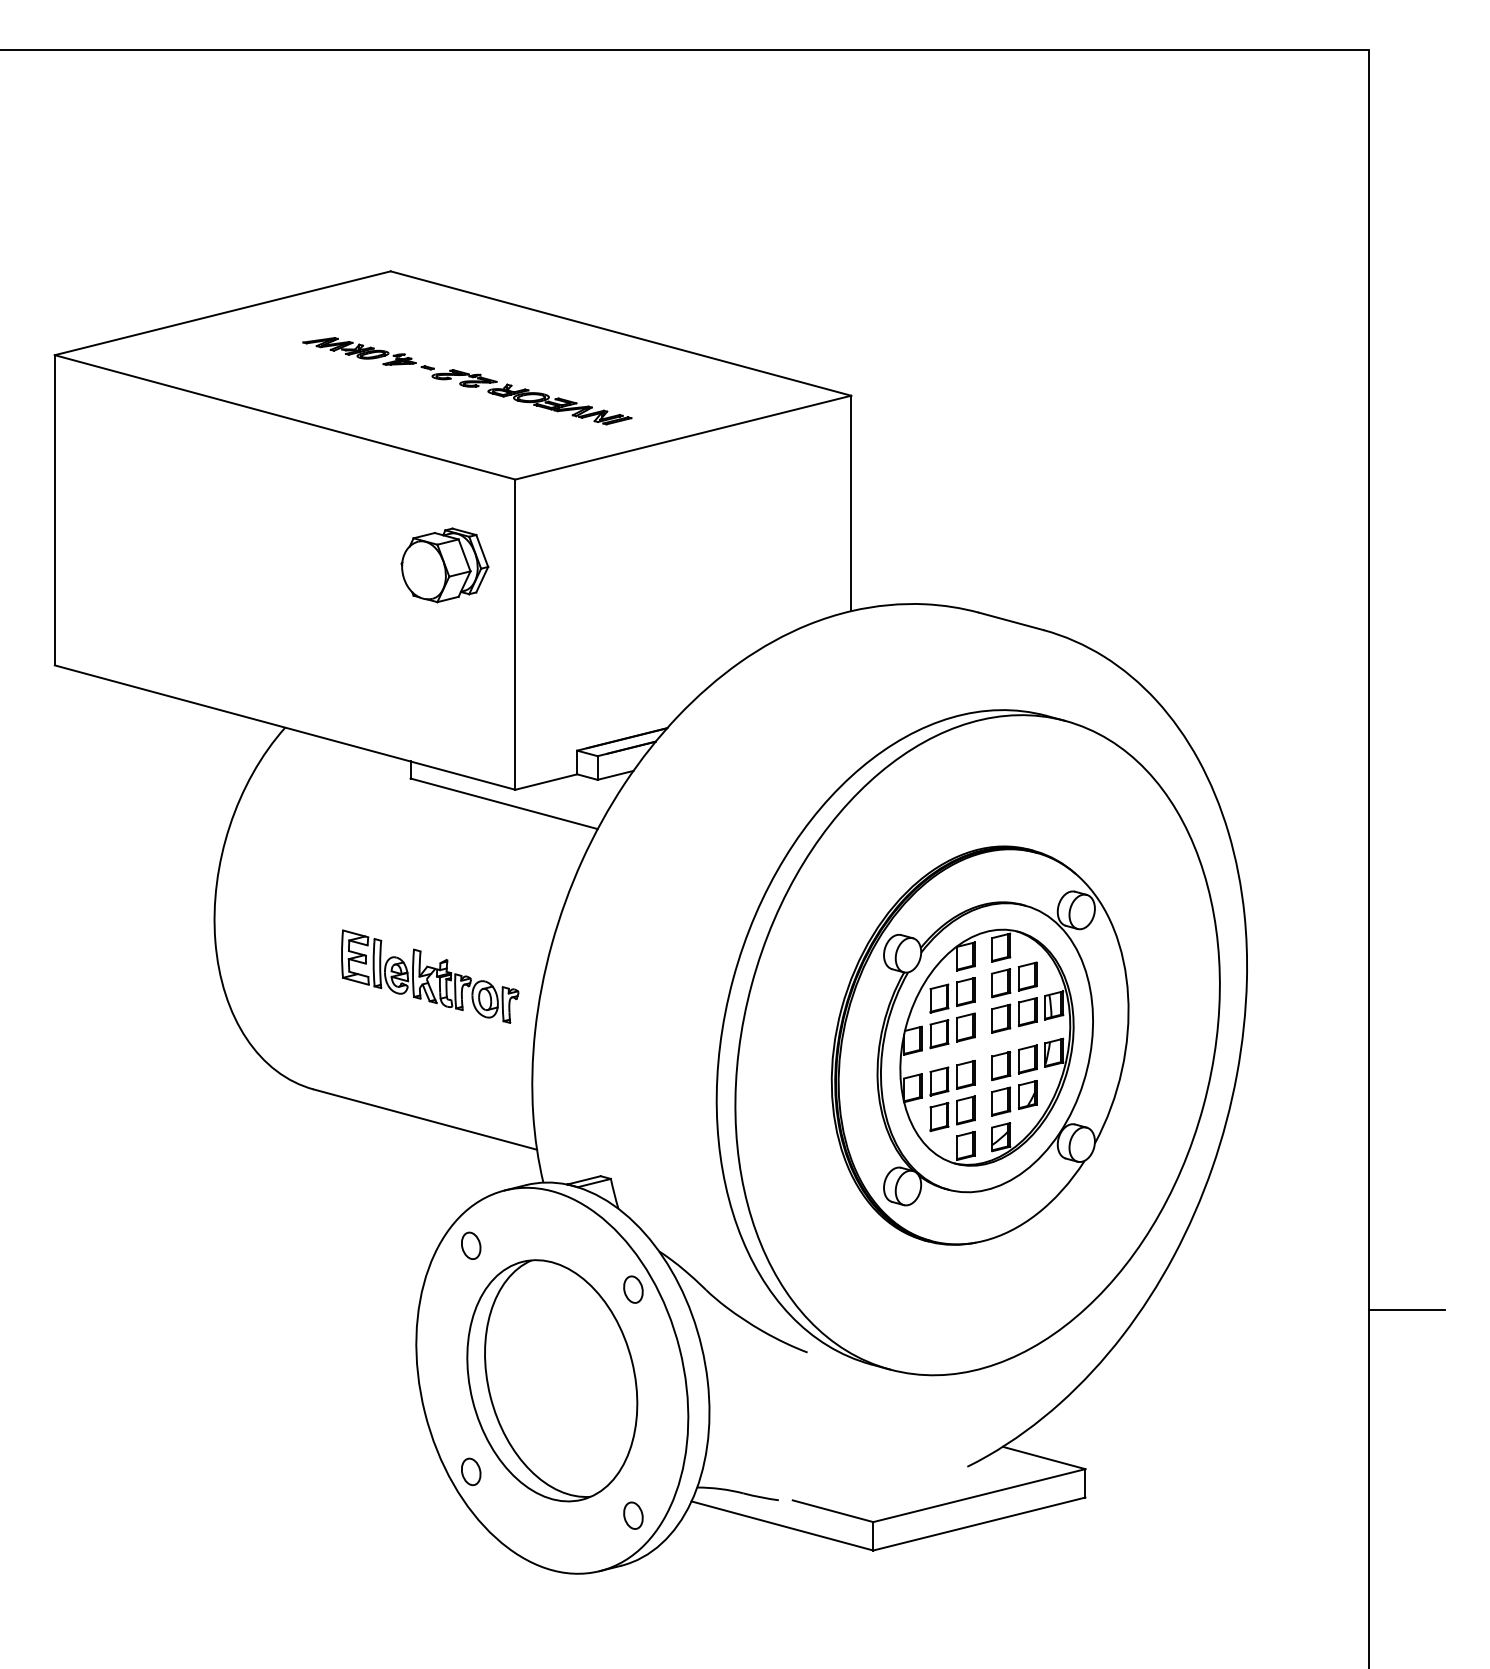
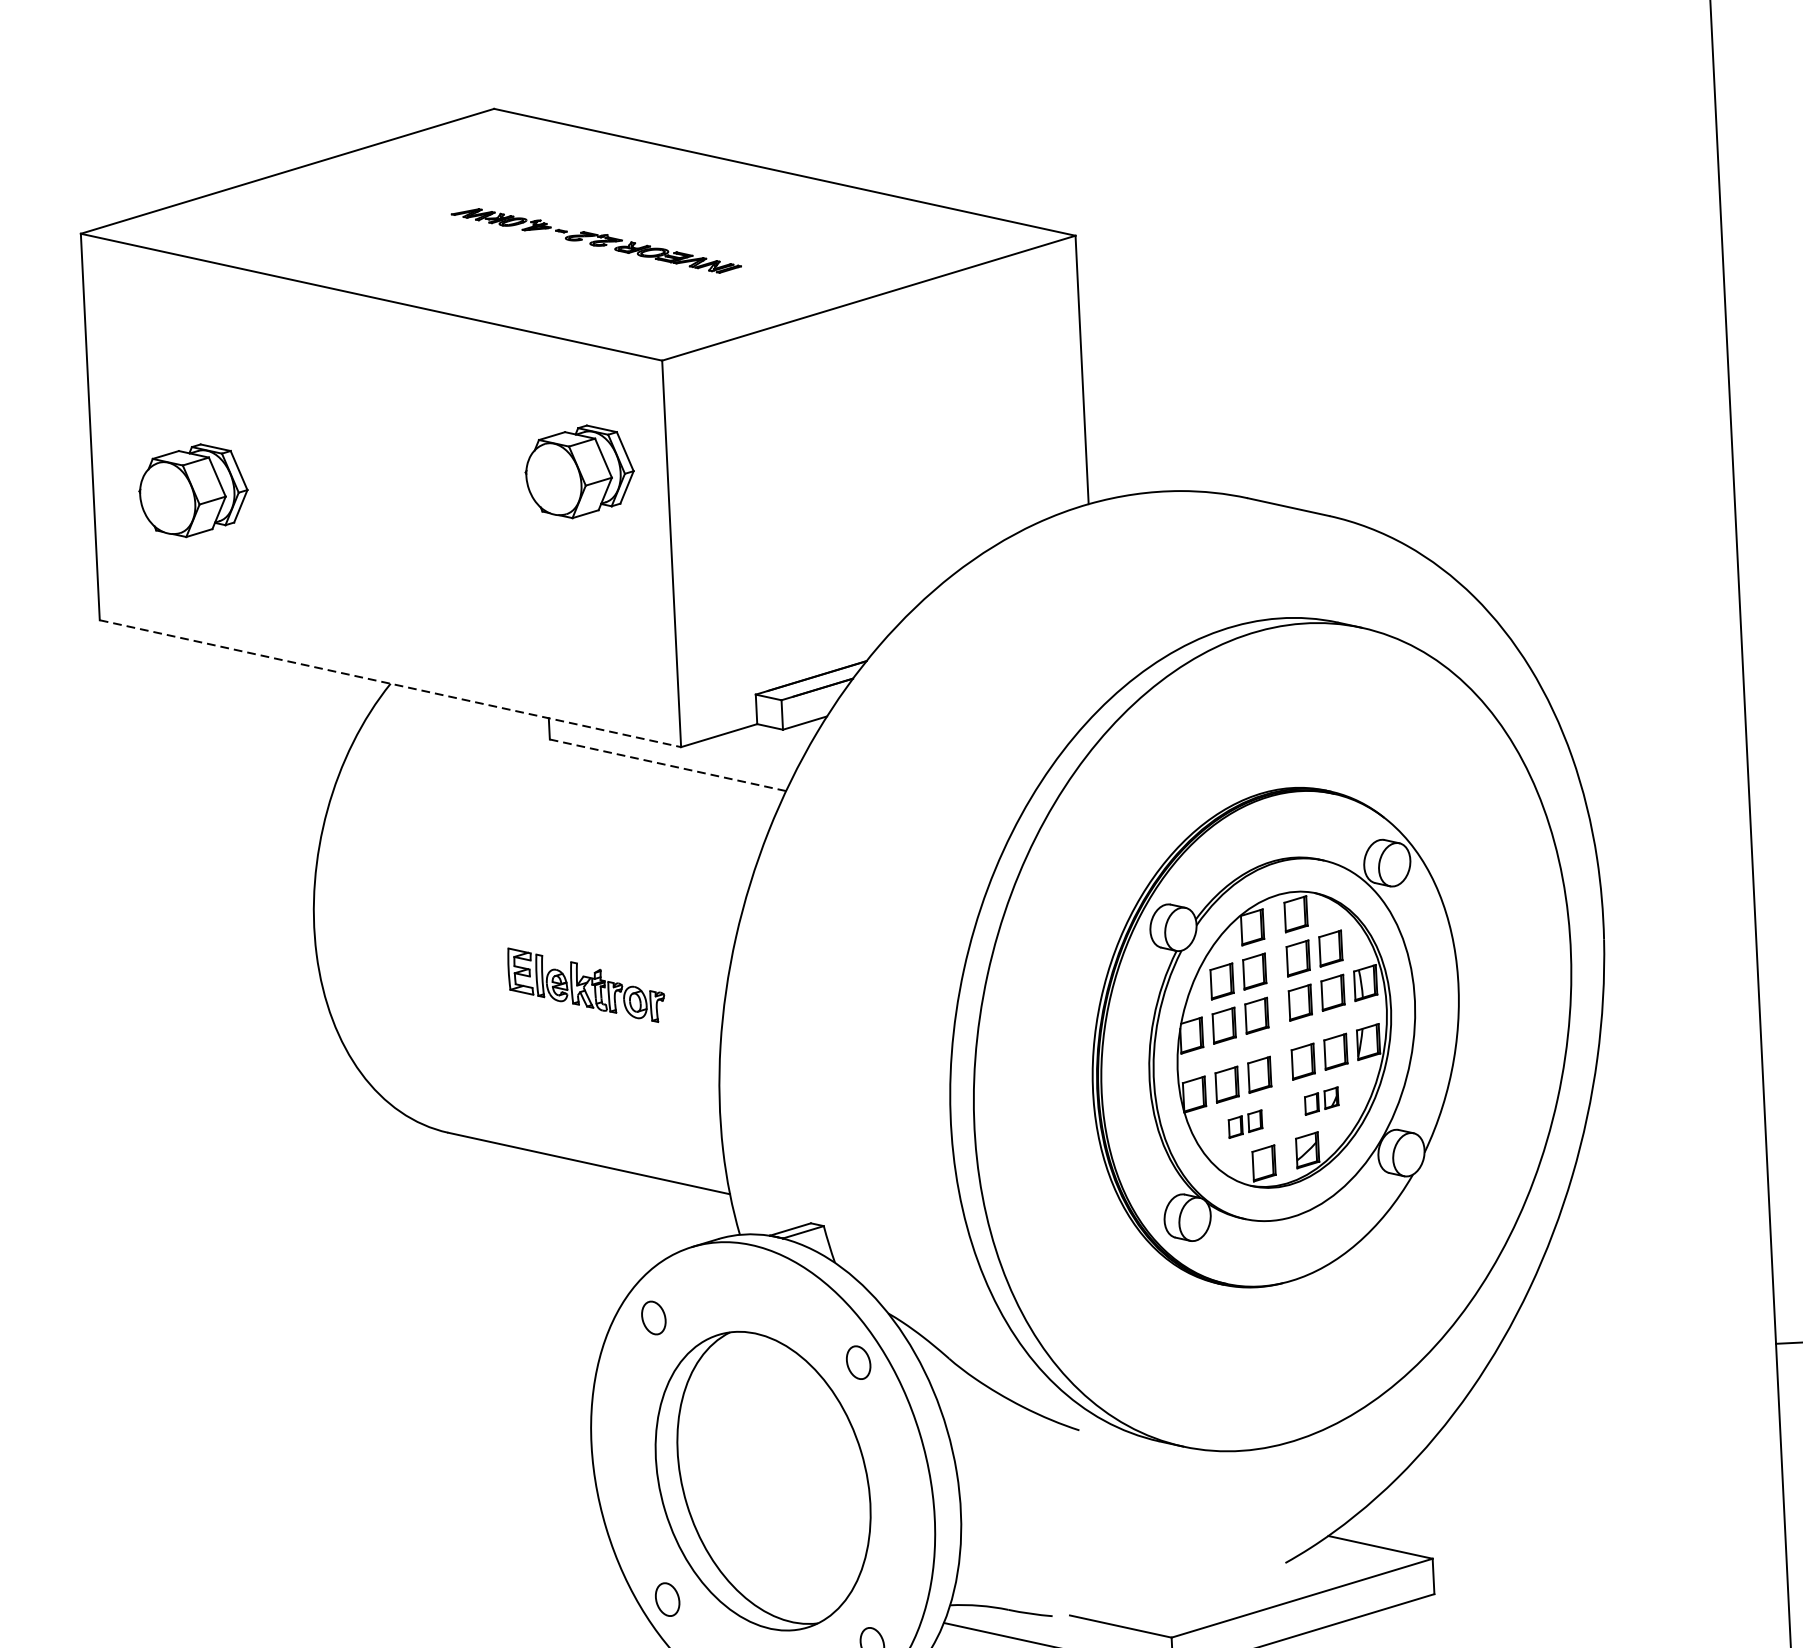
part: (467, 381) -> (596, 241), size x0.7
part: (134, 565) -> (192, 490), added
line: (285, 727) -> (390, 683), solid -> dashed
line: (504, 803) -> (668, 764), solid -> dashed
part: (430, 976) -> (586, 984), size x0.7
part: (1014, 1098) -> (1321, 1101), size x0.6
part: (952, 1113) -> (1245, 1123), size x0.6

